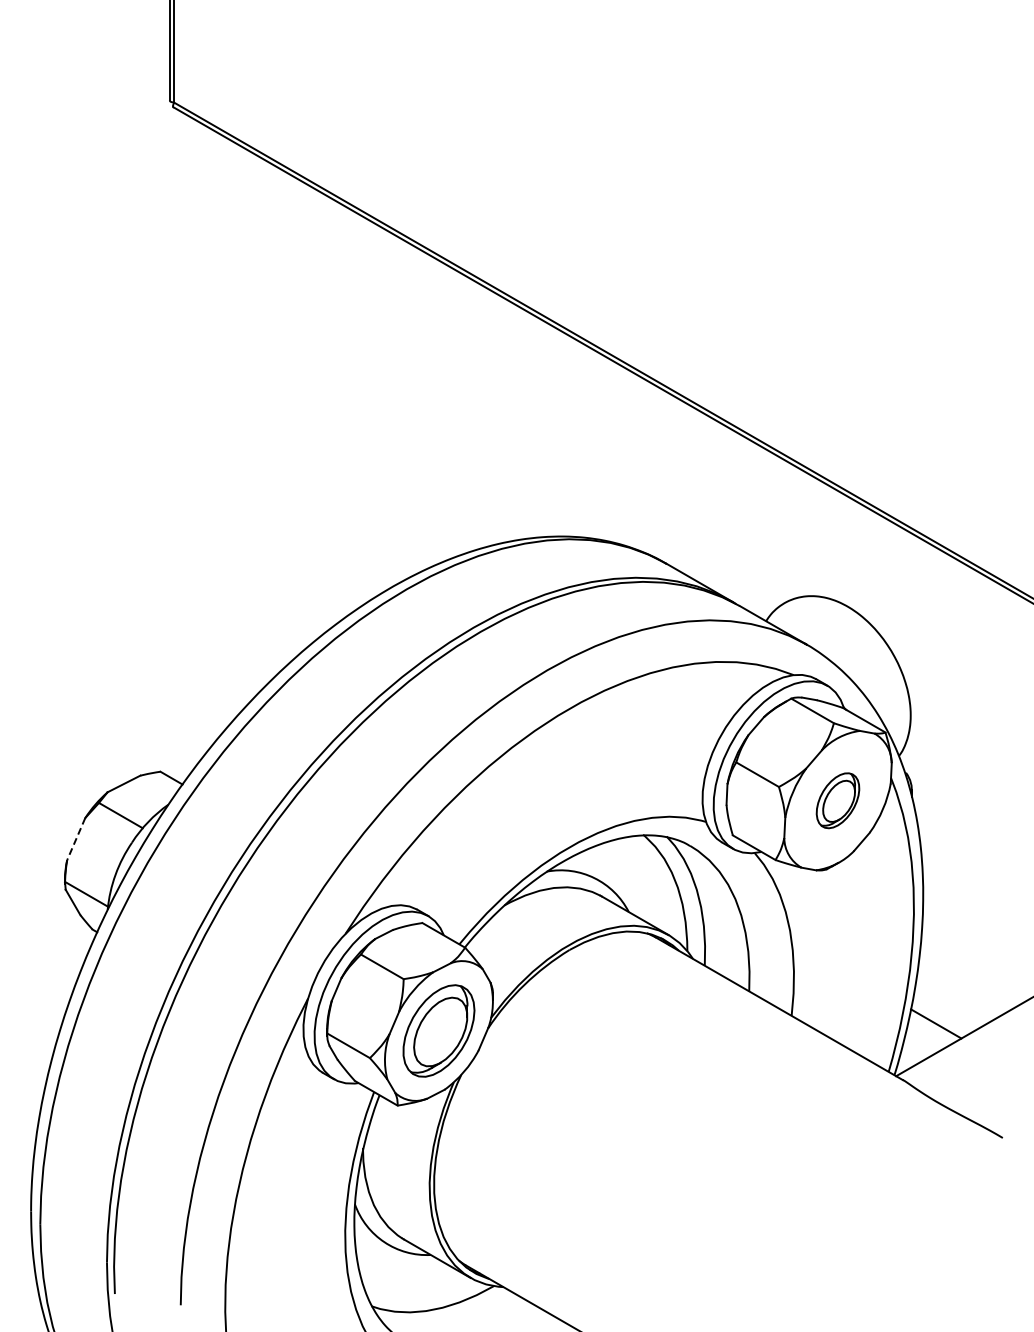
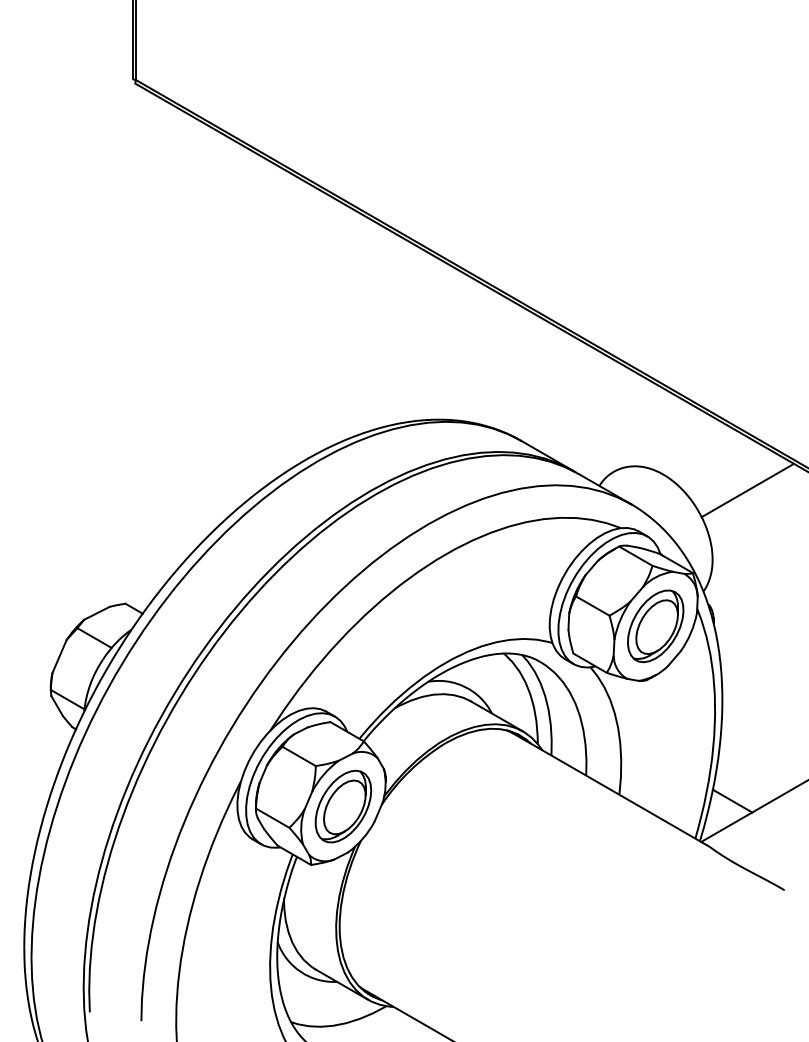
line: (955, 626) -> (747, 490), added
part: (837, 800) -> (655, 626), size x1.67
line: (76, 839) -> (59, 656), dashed -> solid

